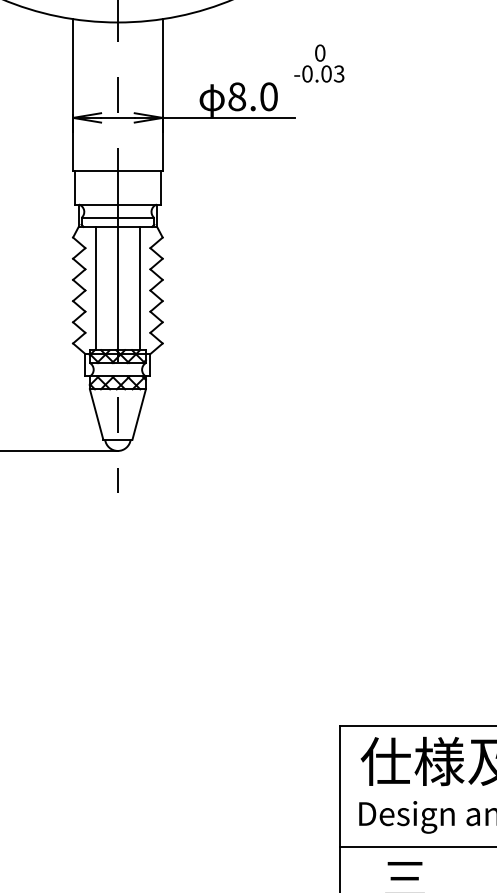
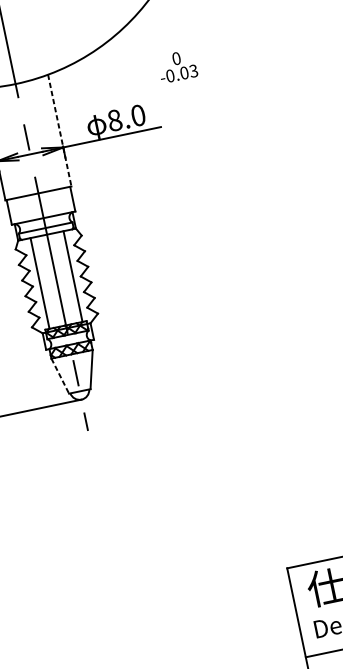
text: (319, 63) -> (177, 66), moved
line: (162, 95) -> (59, 131), solid -> dashed
line: (96, 415) -> (60, 376), solid -> dashed

